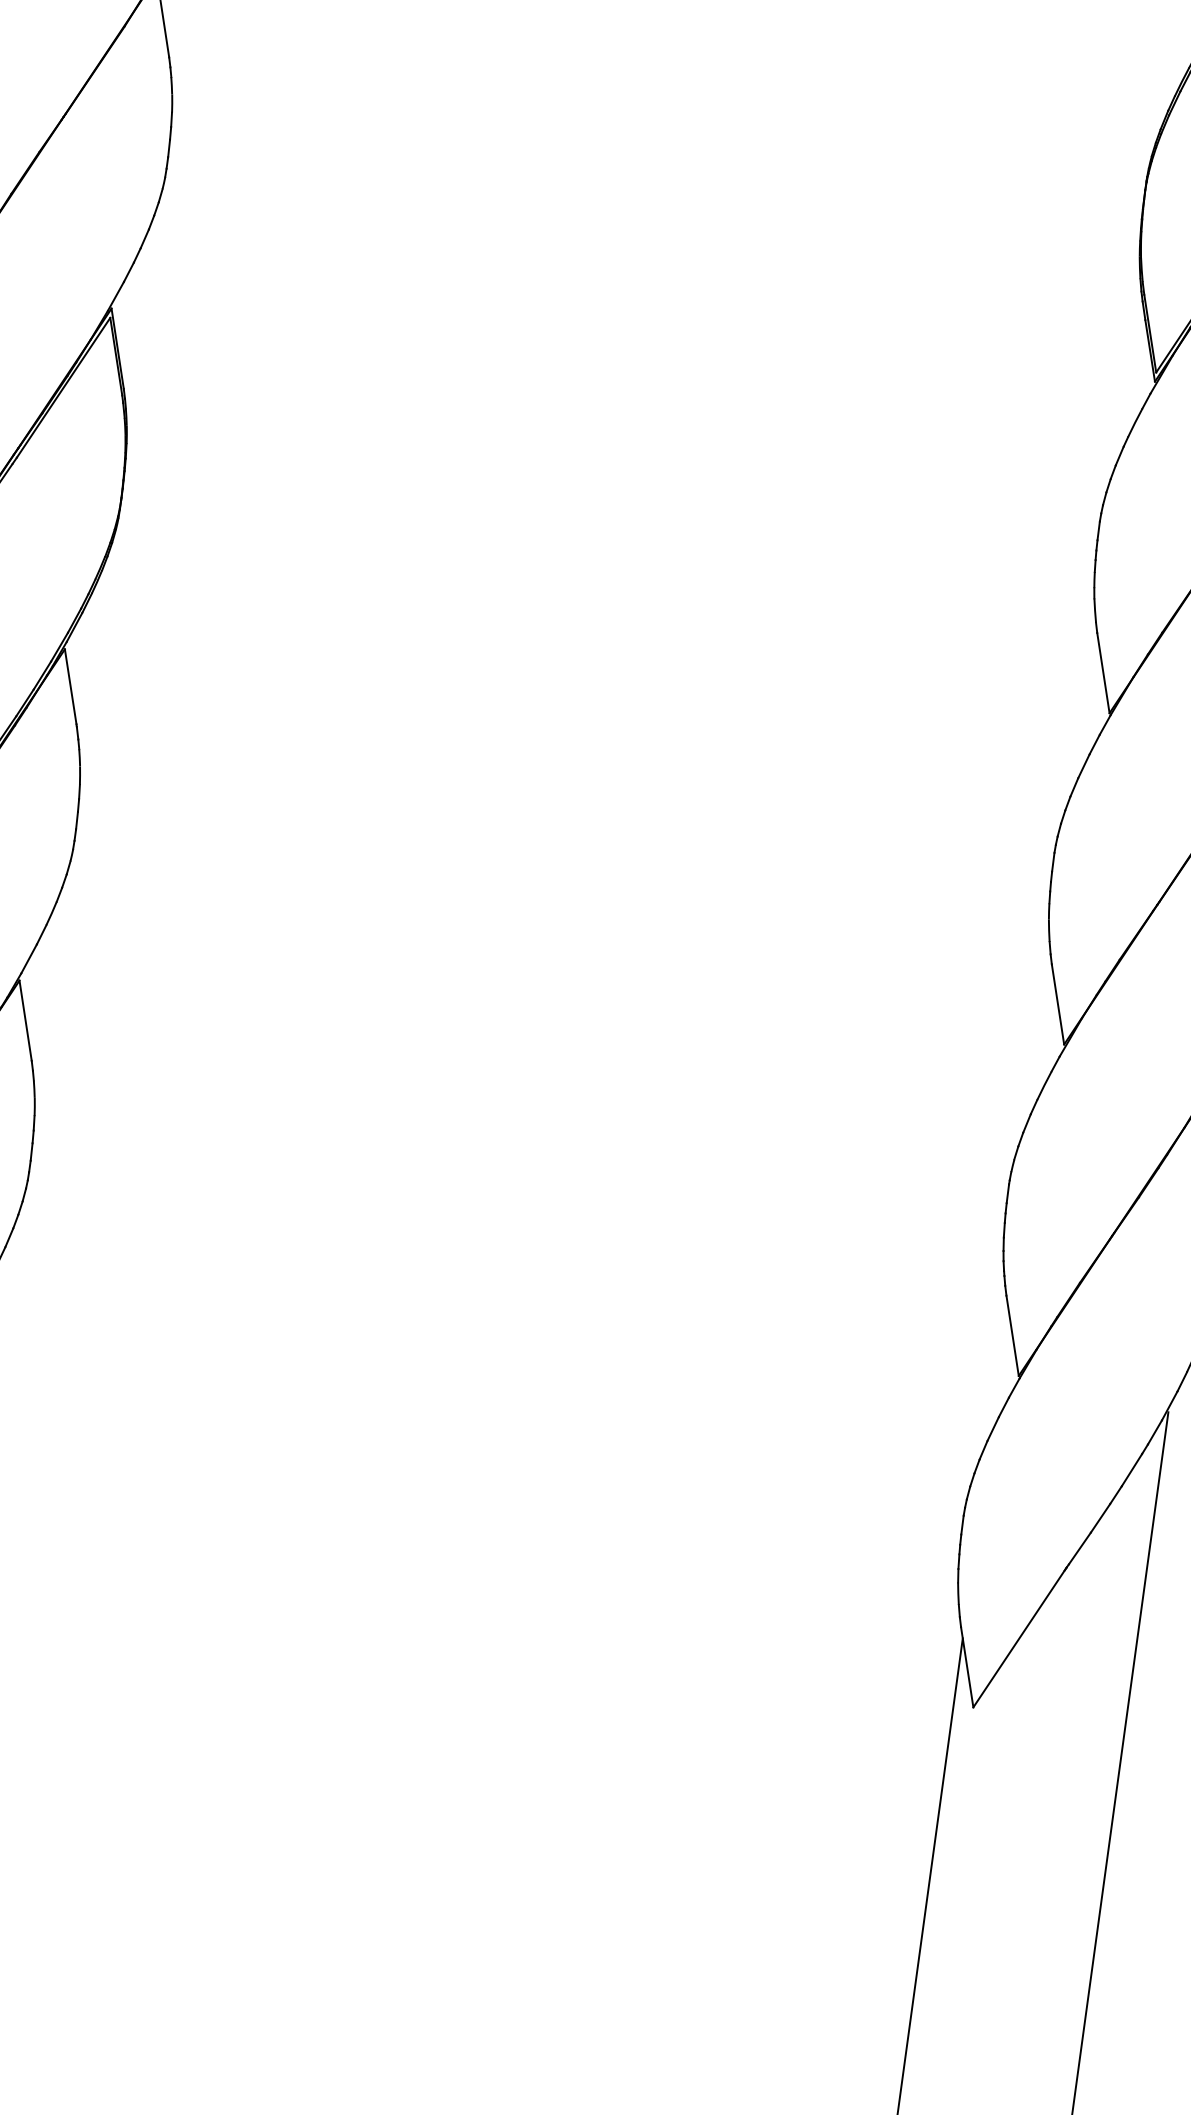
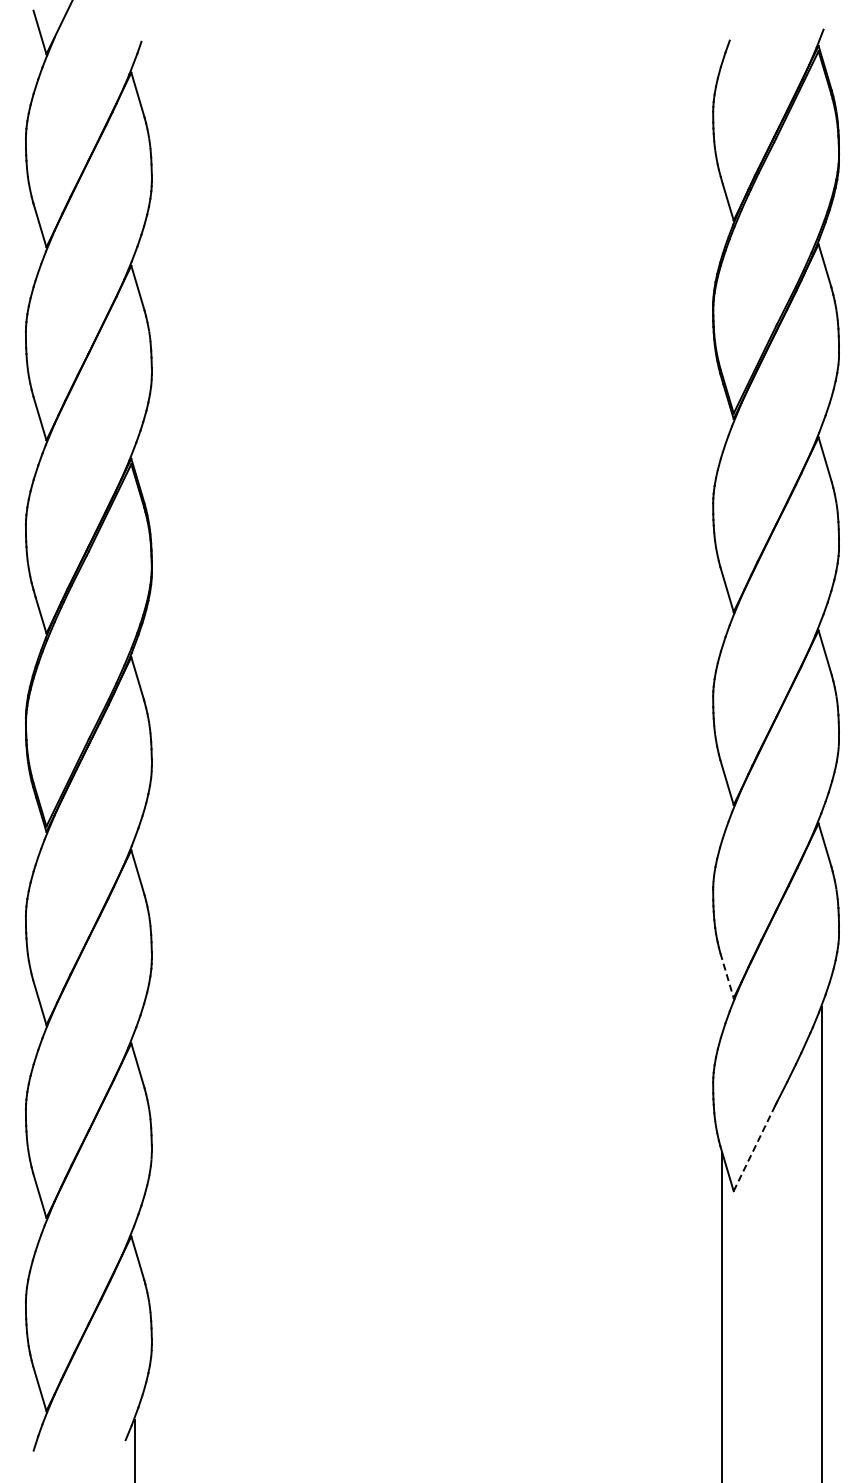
line: (1013, 1337) -> (727, 976), solid -> dashed
line: (1019, 1637) -> (754, 1147), solid -> dashed

